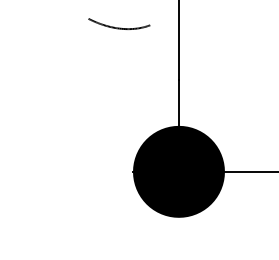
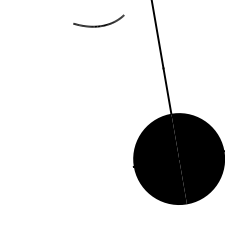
part: (119, 23) -> (95, 23), size x0.7

